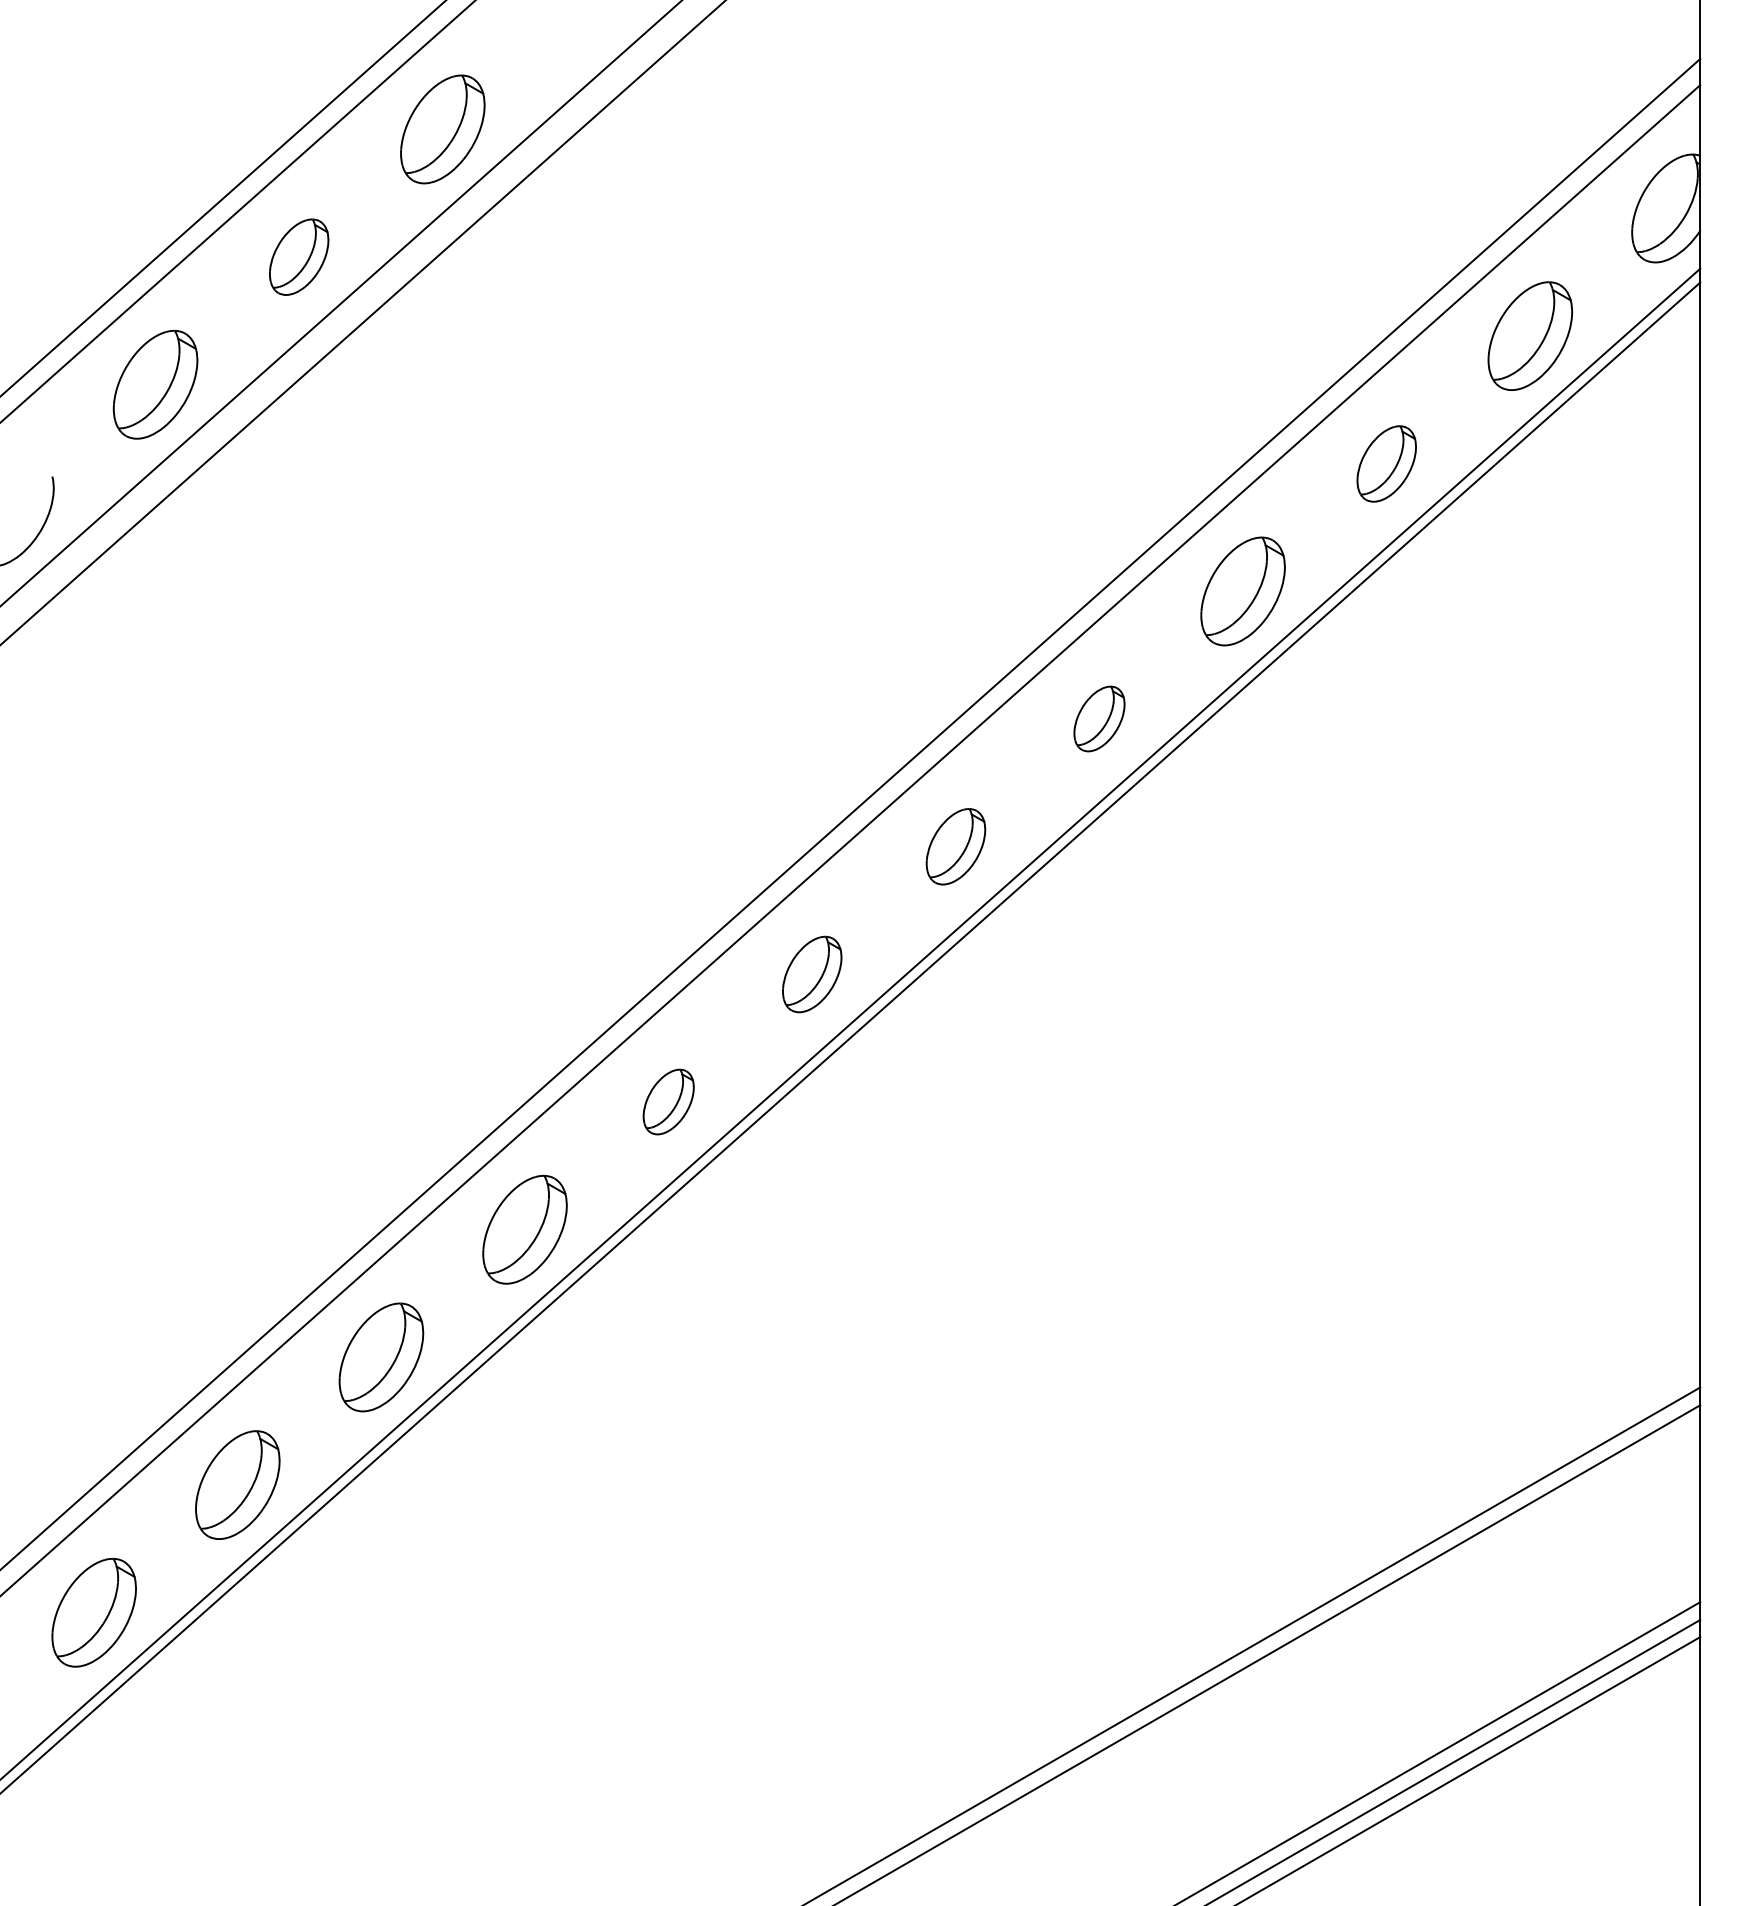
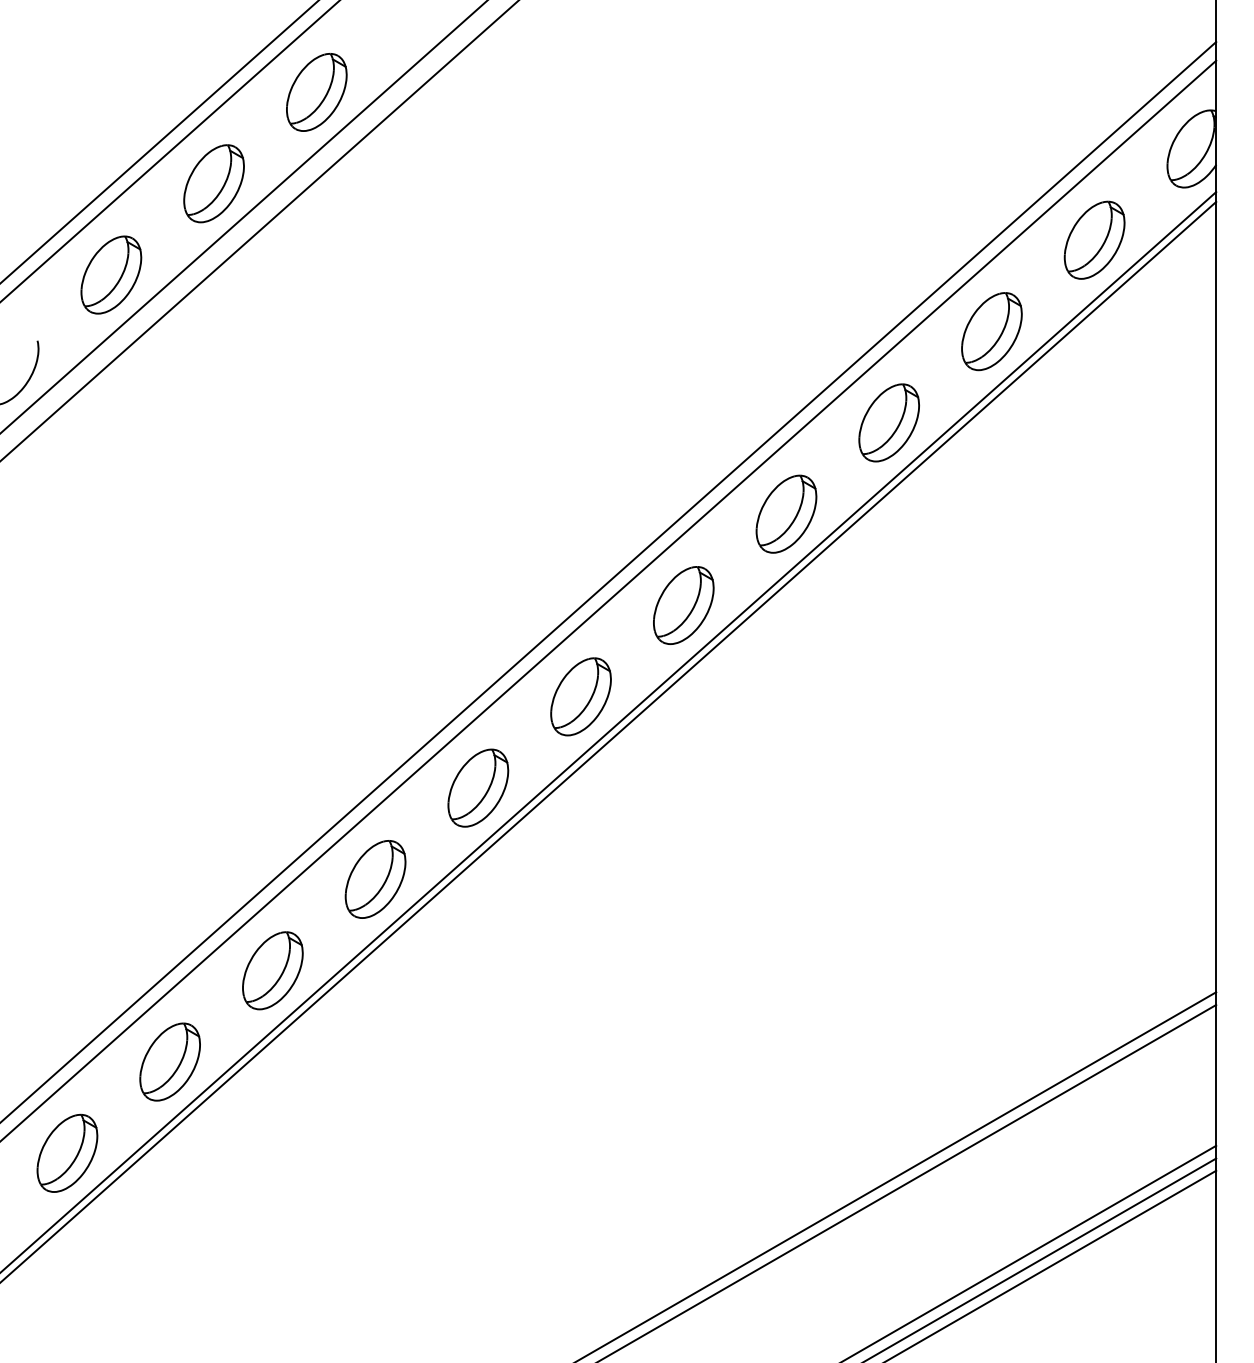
part: (298, 256) -> (213, 183), size x1.43
part: (1386, 463) -> (991, 331), size x1.43
part: (1099, 718) -> (786, 513), size x1.67
part: (955, 846) -> (683, 605), size x1.43
part: (811, 973) -> (580, 696), size x1.43
part: (668, 1101) -> (478, 787), size x1.67

